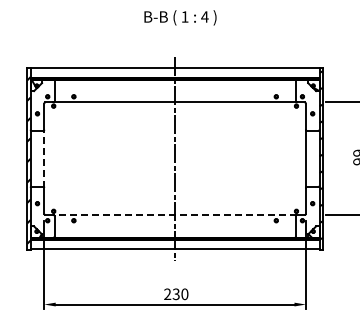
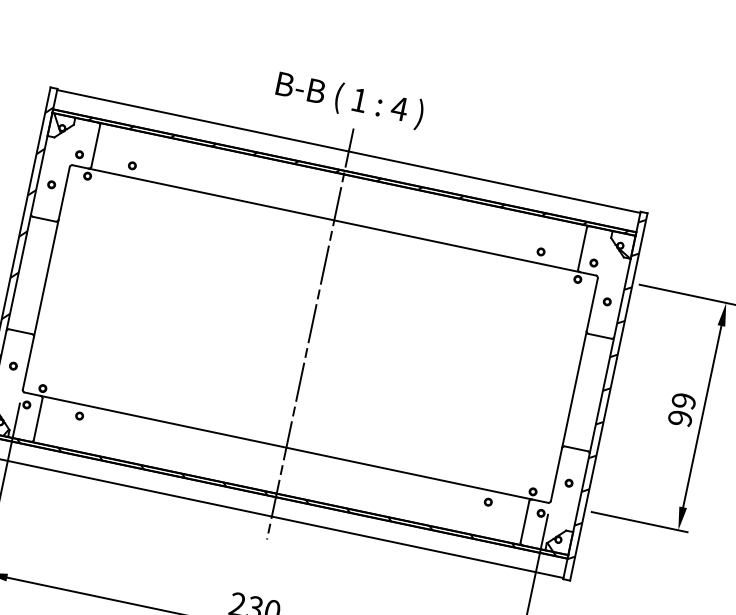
text: (180, 17) -> (350, 99), moved
line: (44, 158) -> (46, 277), dashed -> solid
line: (175, 215) -> (286, 448), dashed -> solid

